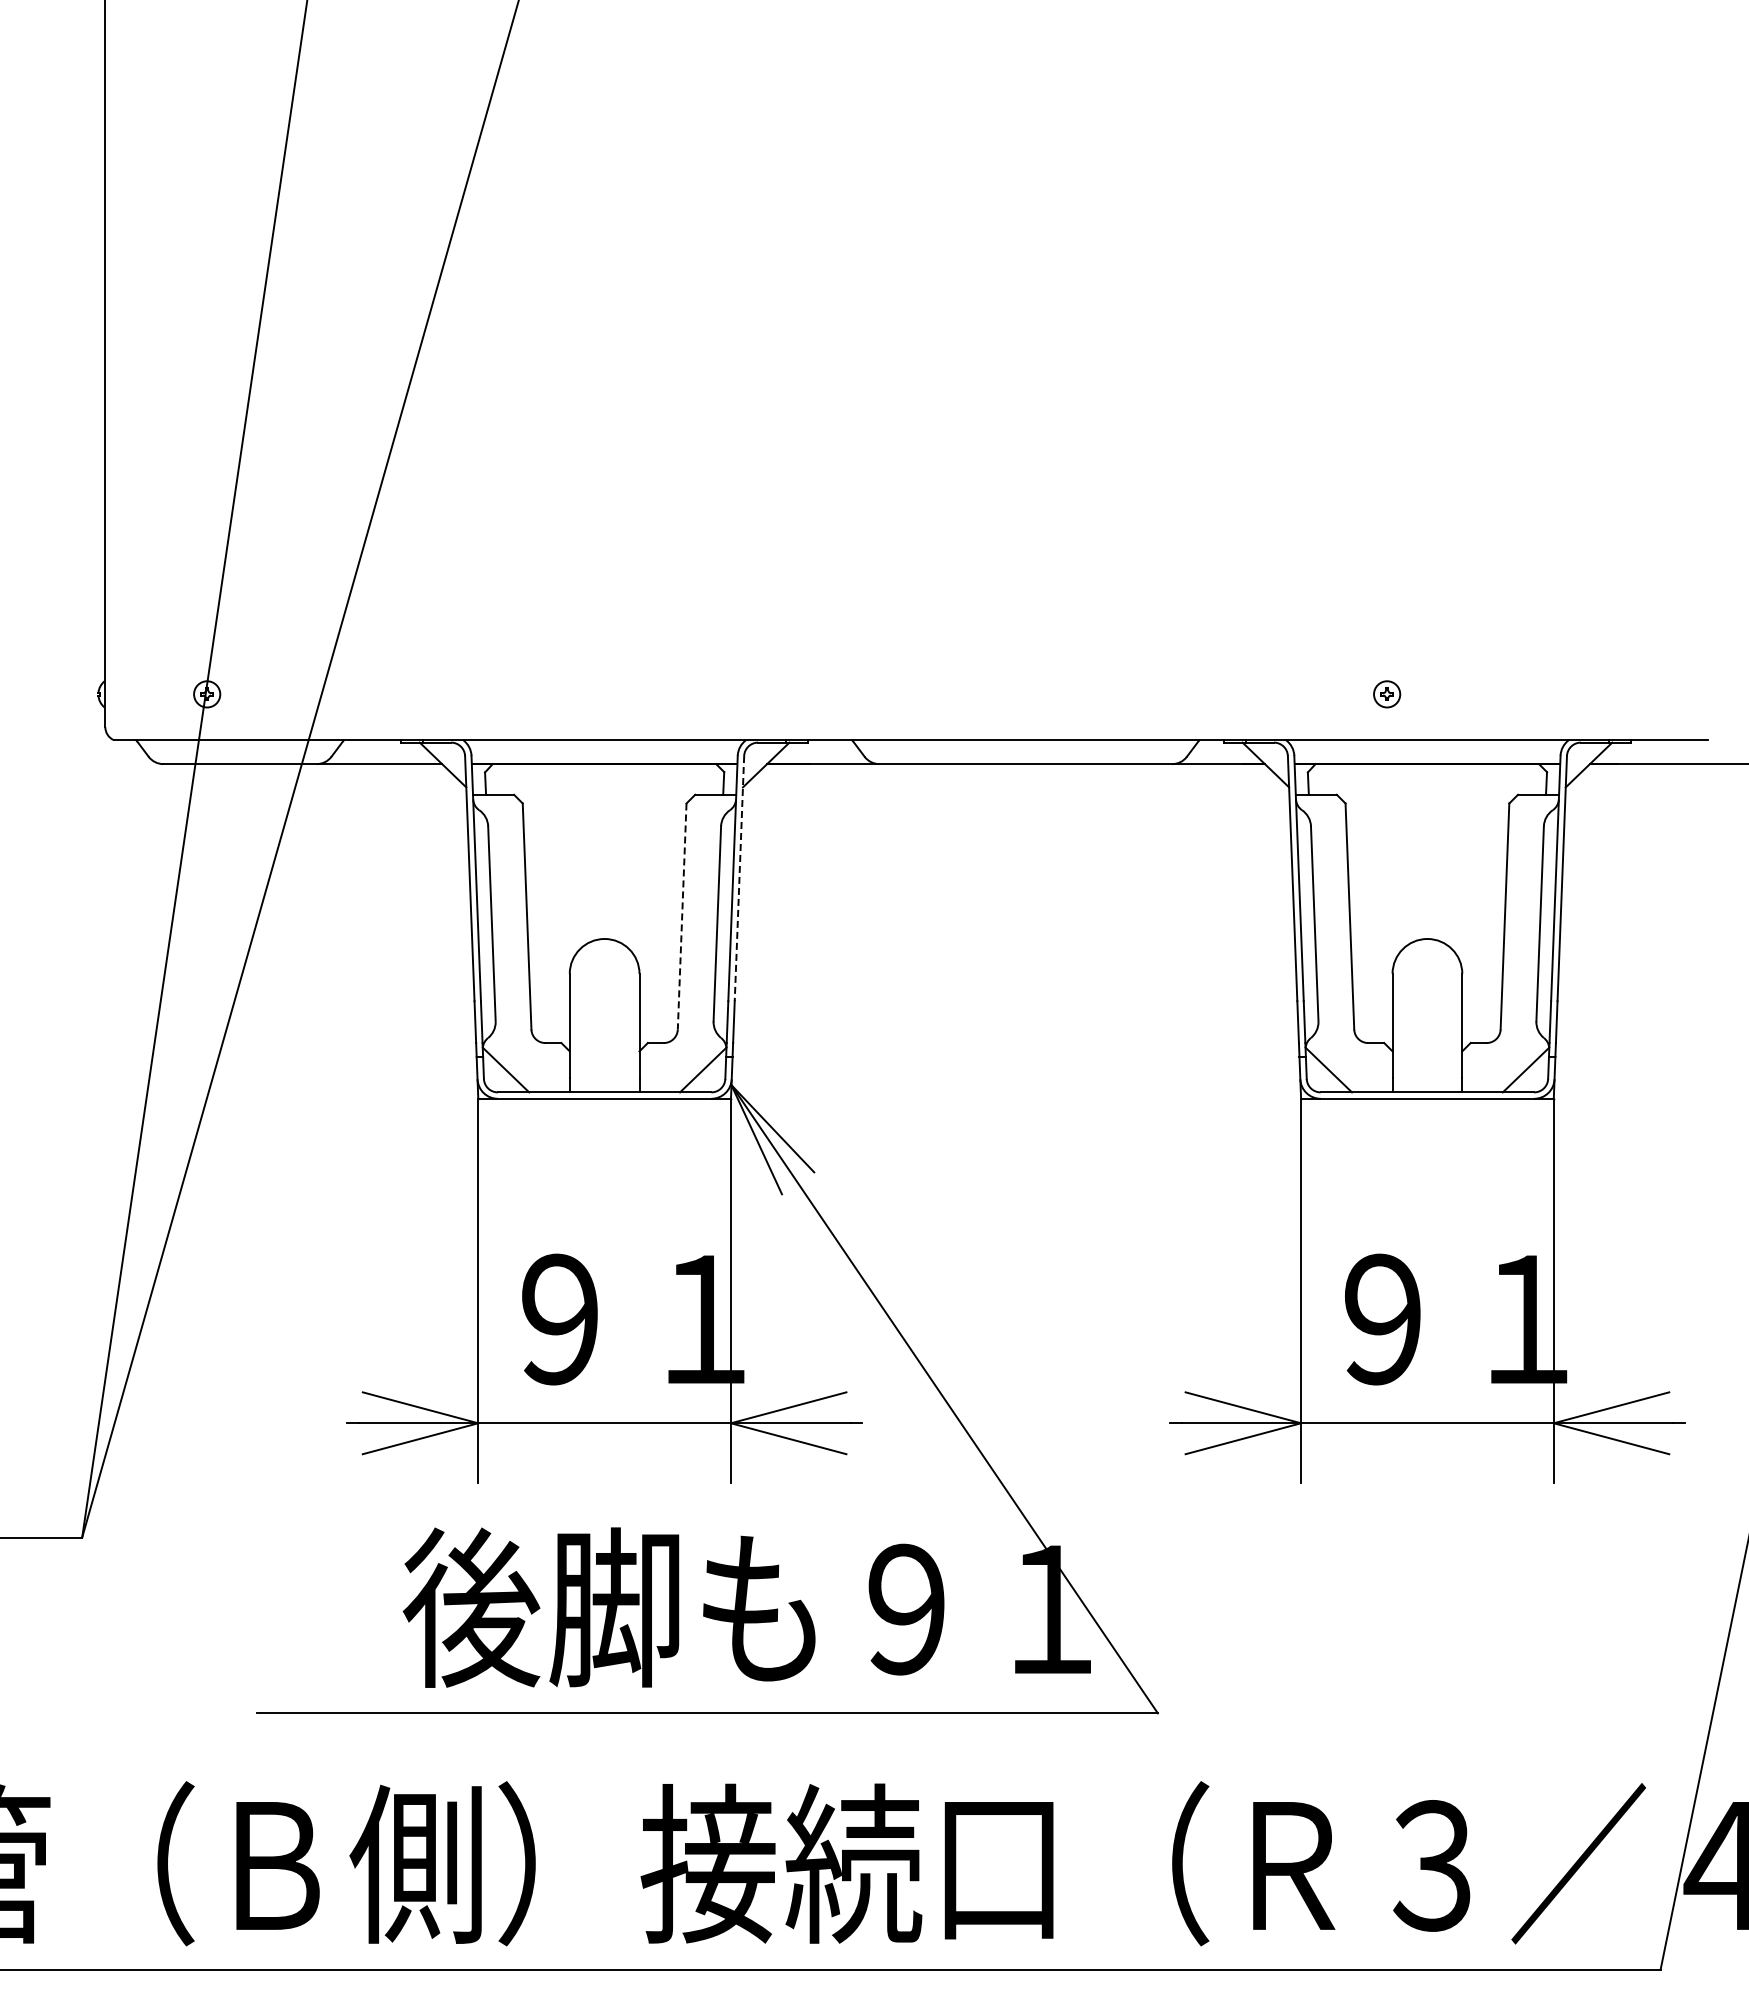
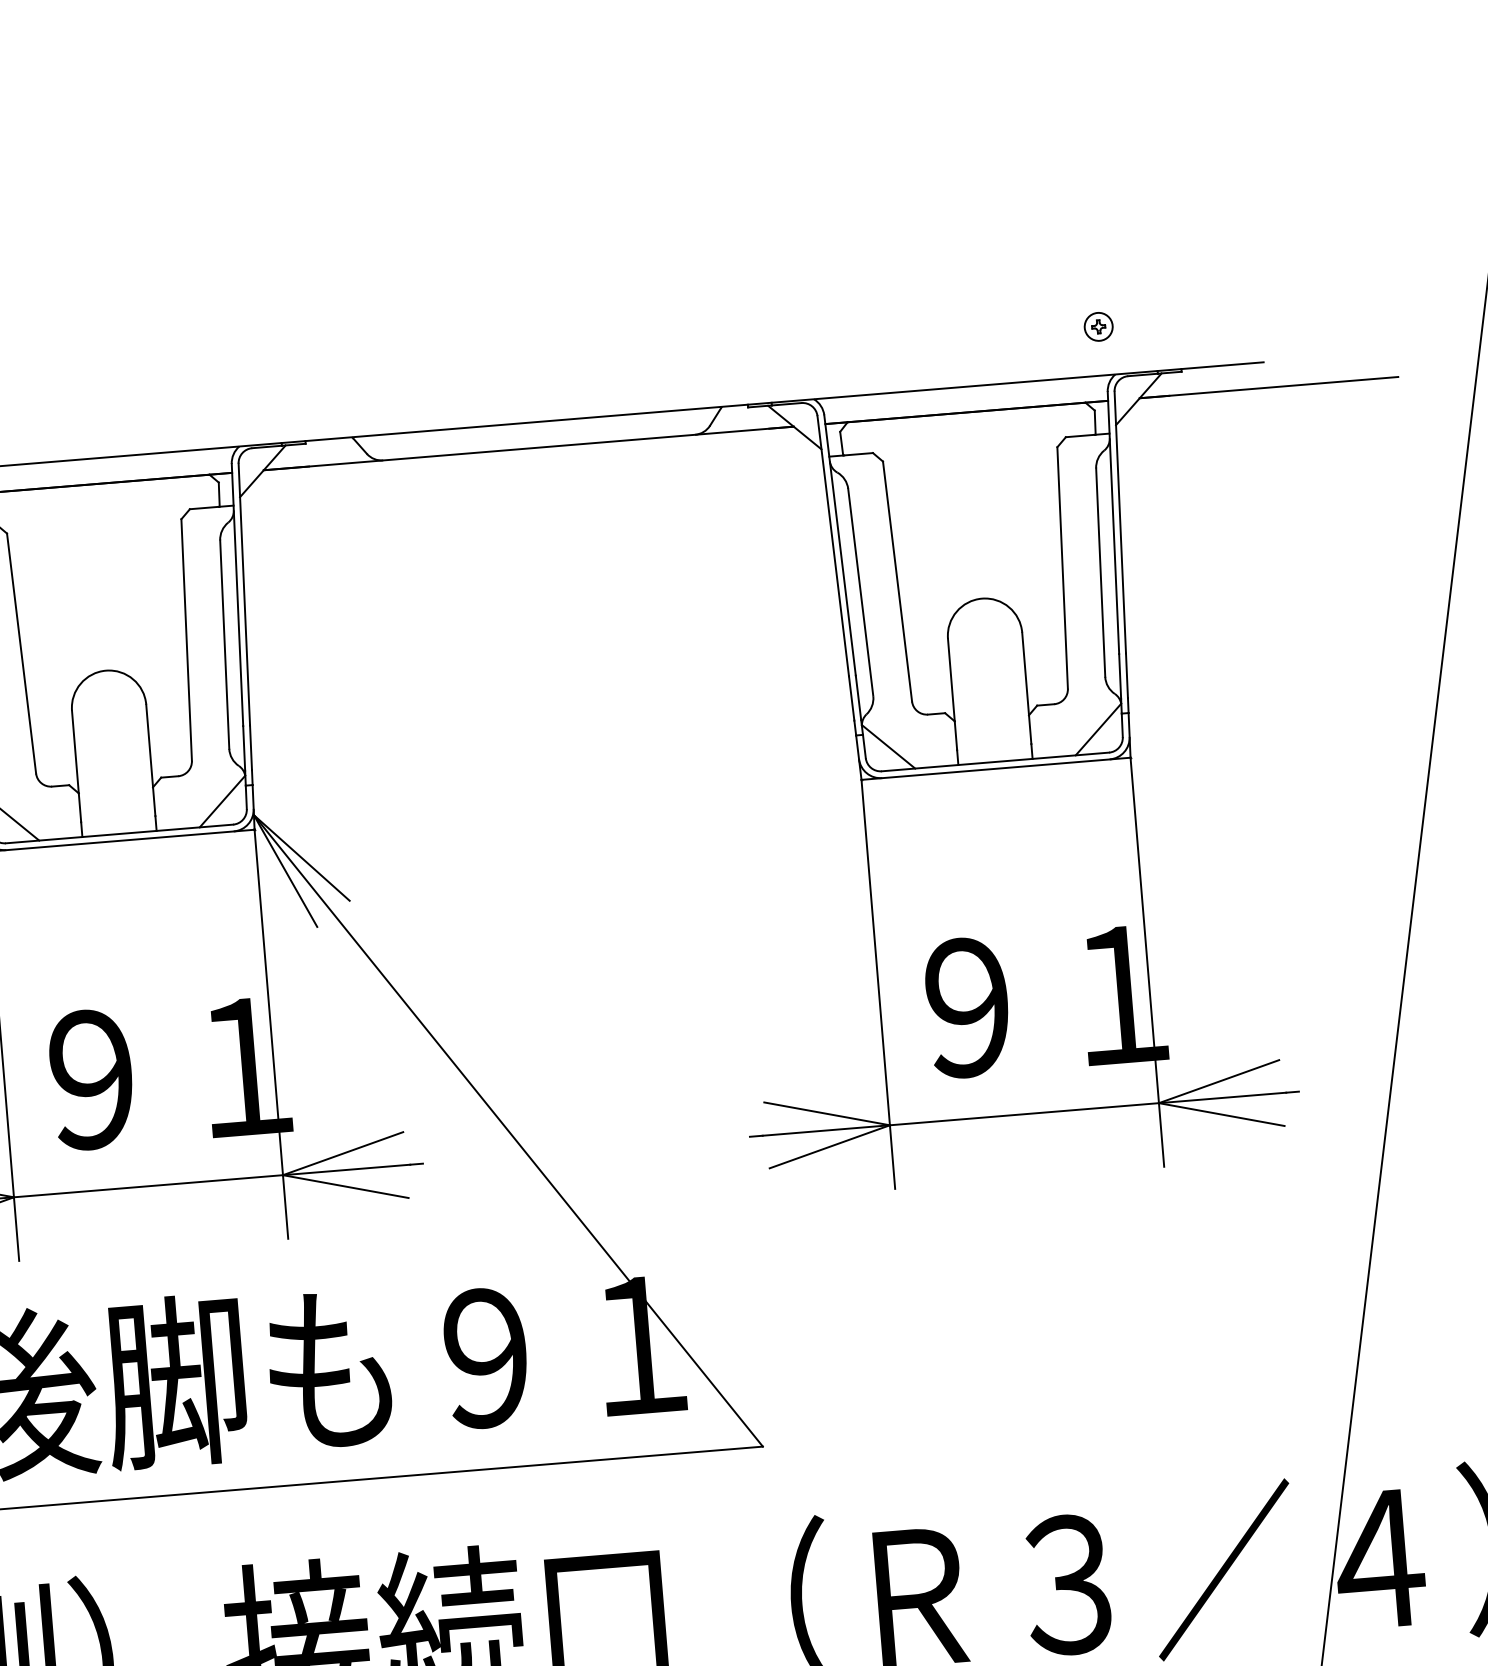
part: (1387, 694) -> (1099, 326), moved
line: (739, 878) -> (244, 594), dashed -> solid
line: (682, 917) -> (187, 640), dashed -> solid

